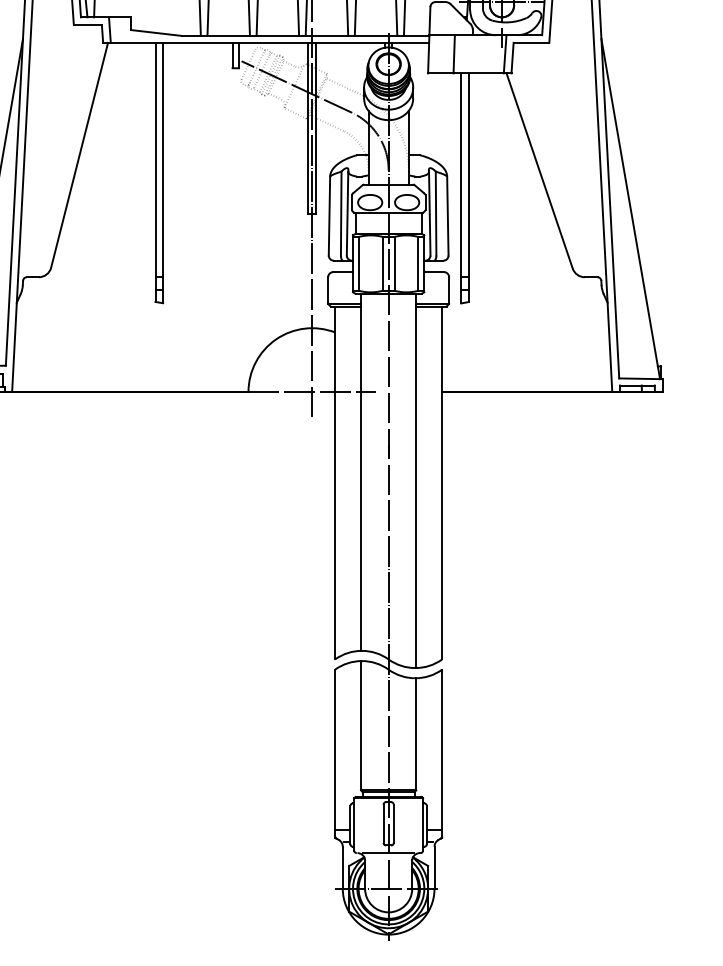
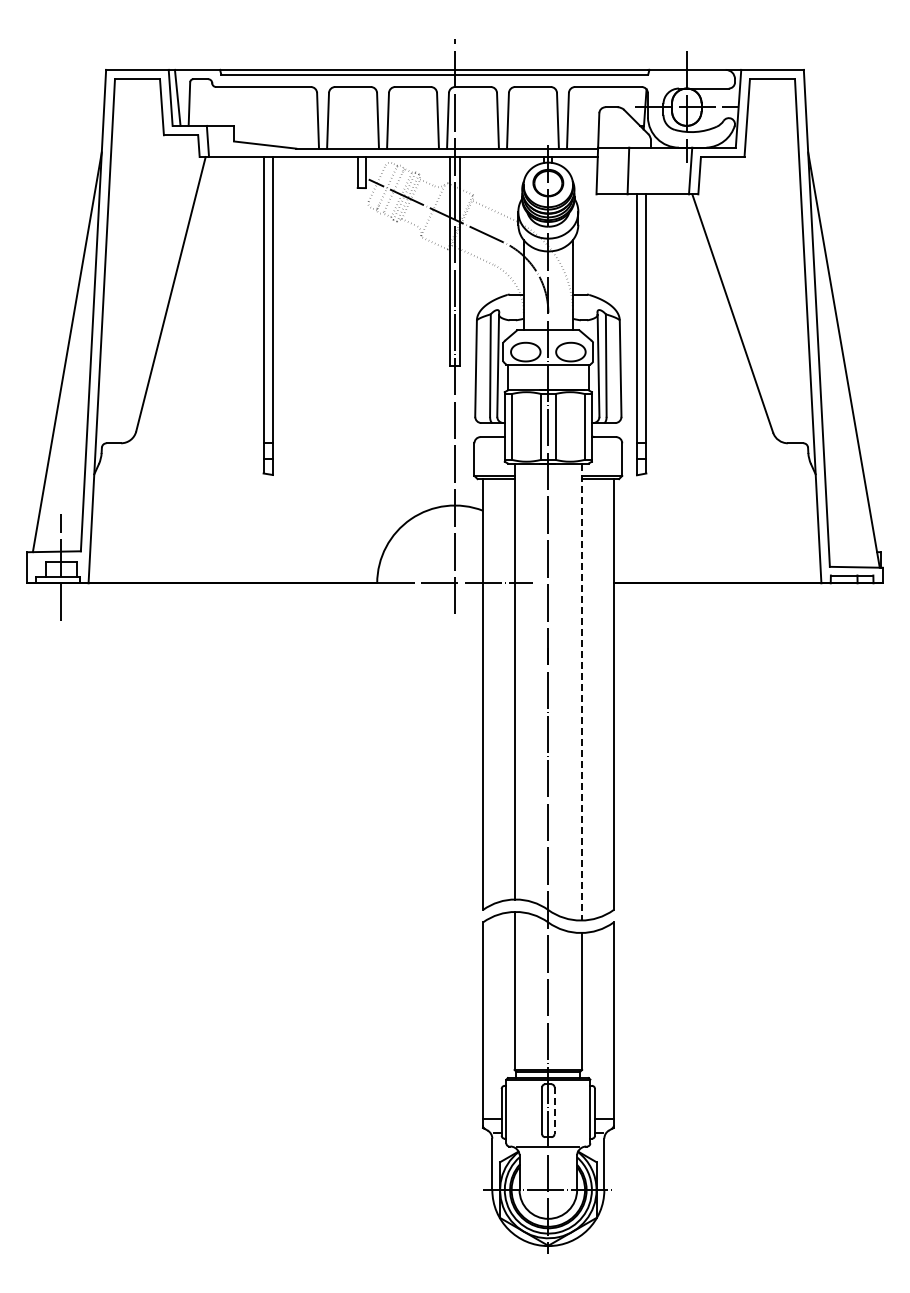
line: (416, 481) -> (582, 692), solid -> dashed
line: (393, 824) -> (554, 1111), solid -> dashed

